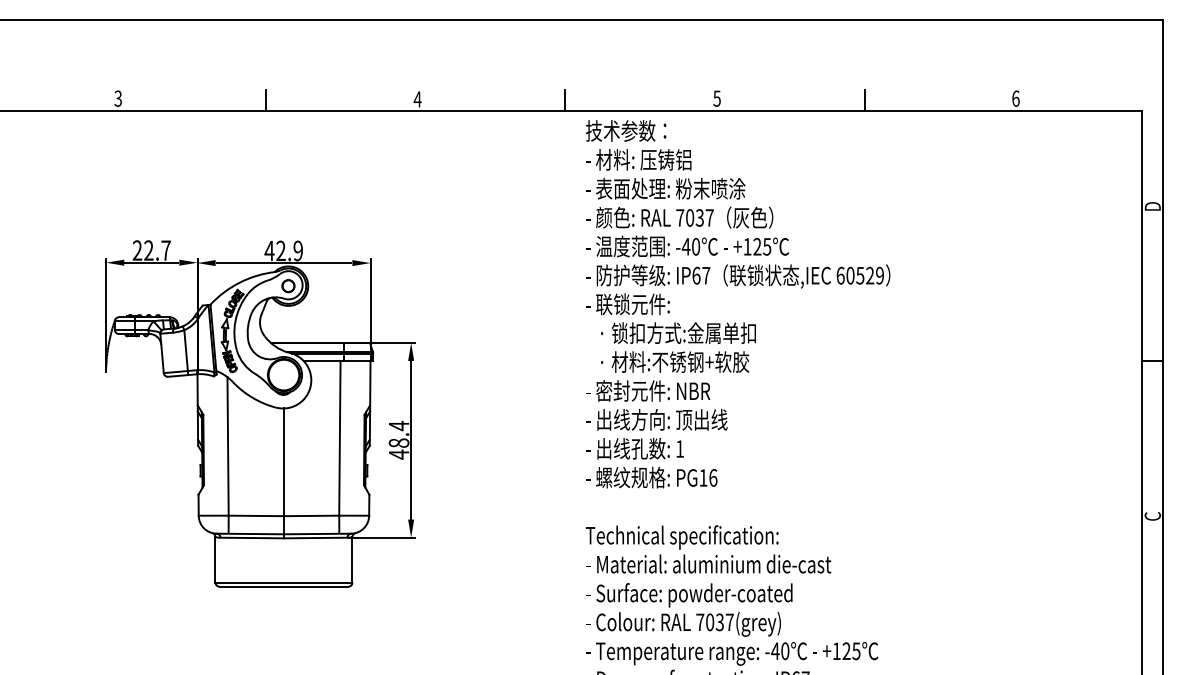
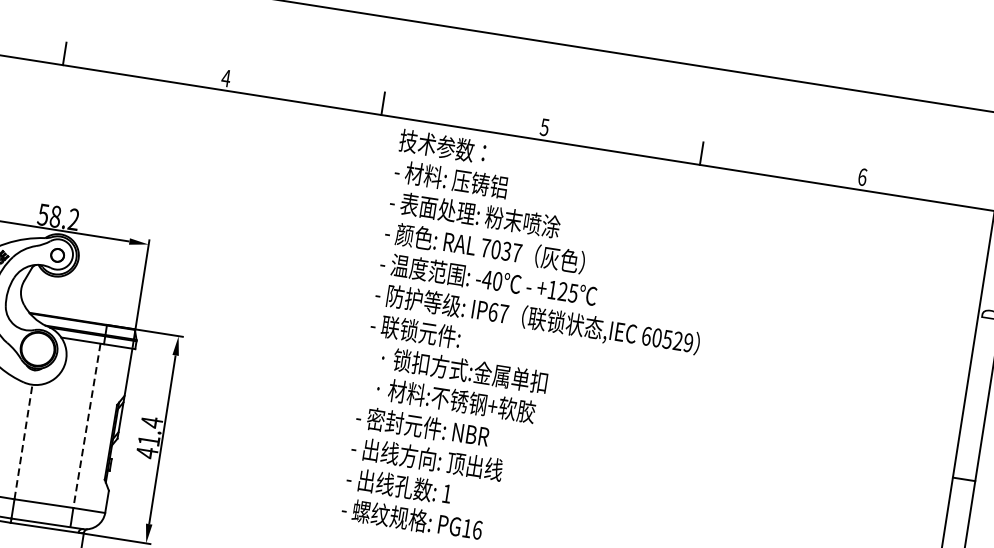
text: (283, 250) -> (58, 216), 42.9 -> 58.2
line: (339, 438) -> (86, 425), solid -> dashed
text: (398, 442) -> (148, 440), 48.4 -> 41.4
line: (283, 462) -> (22, 442), solid -> dashed

